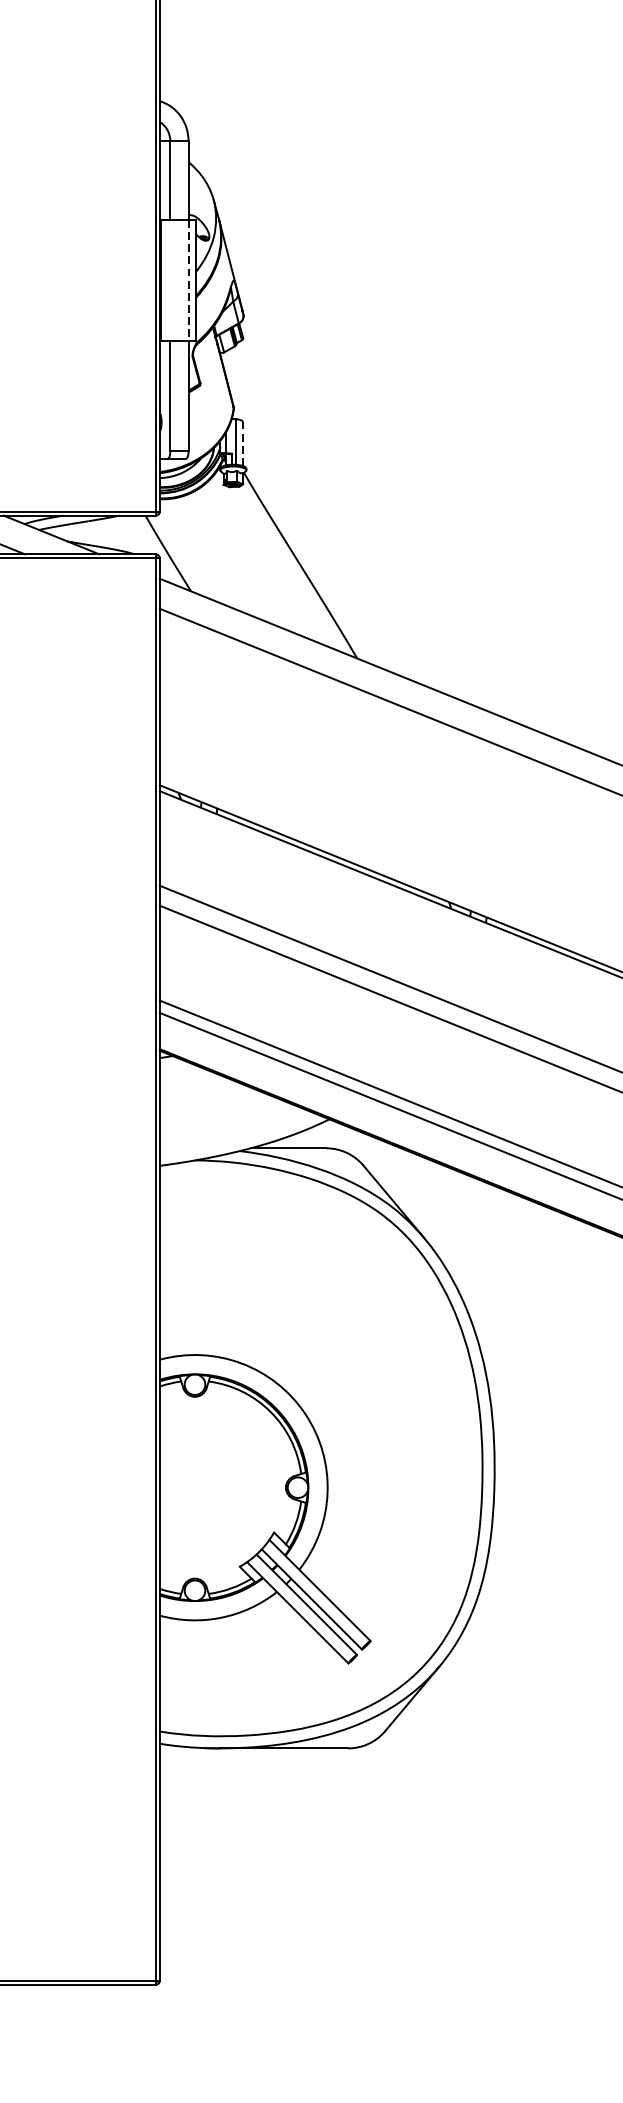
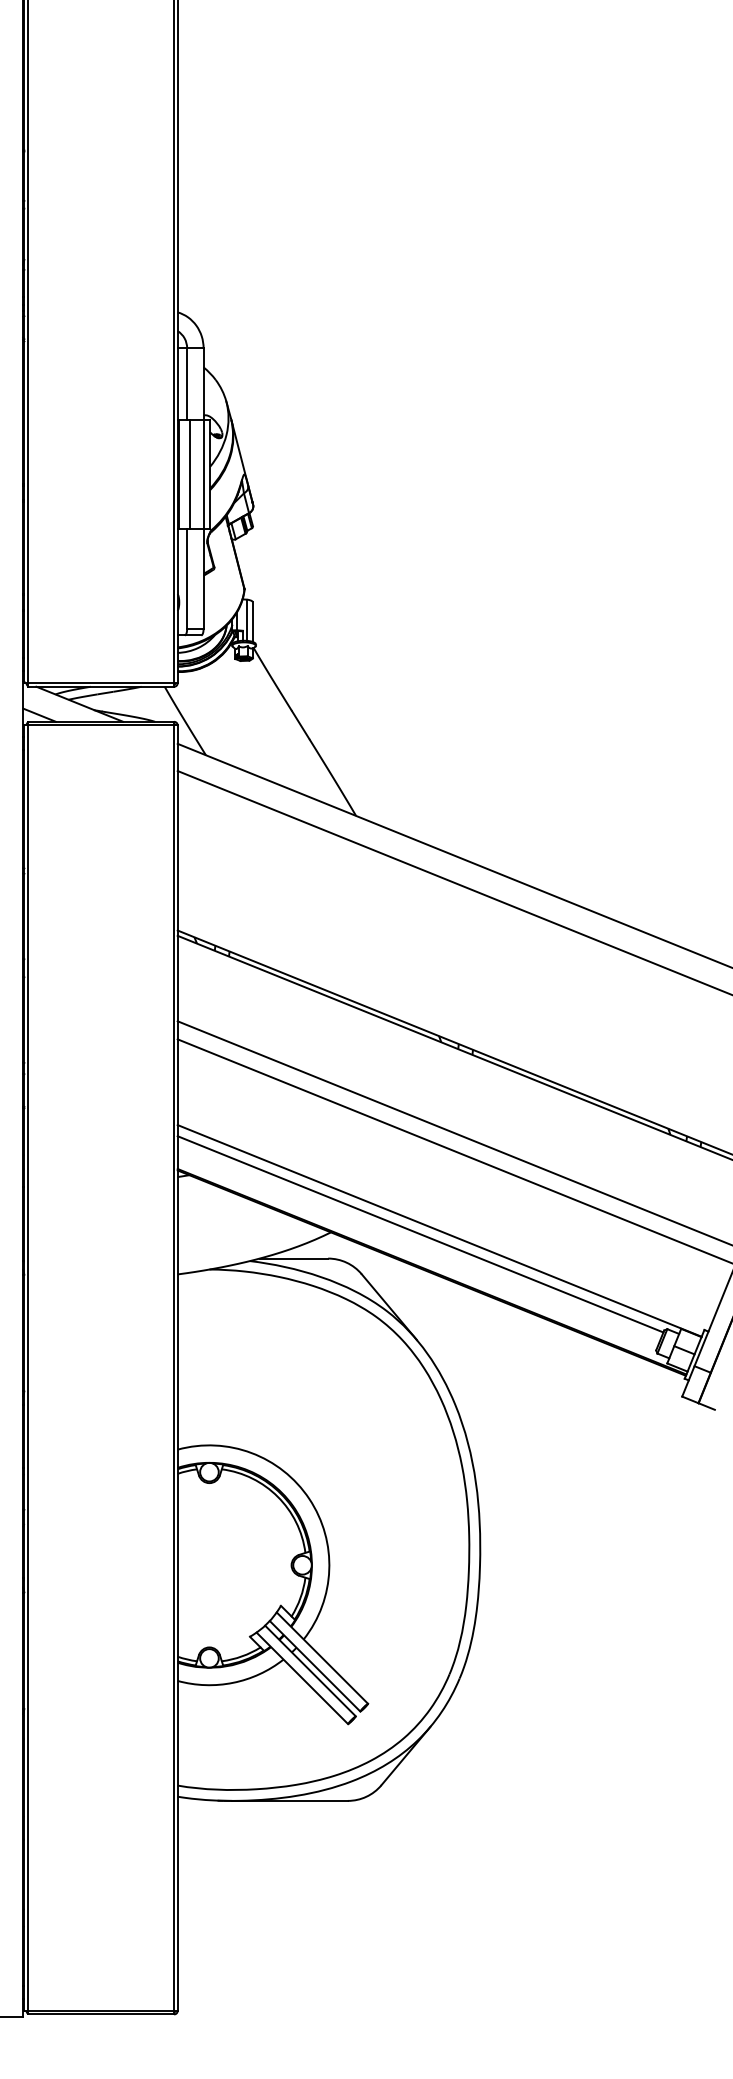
line: (172, 280) -> (189, 474), added
line: (189, 280) -> (204, 474), dashed -> solid
line: (242, 443) -> (252, 621), dashed -> solid

